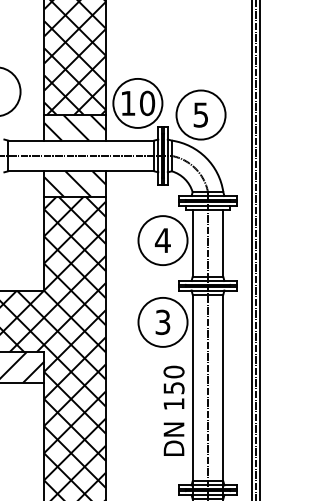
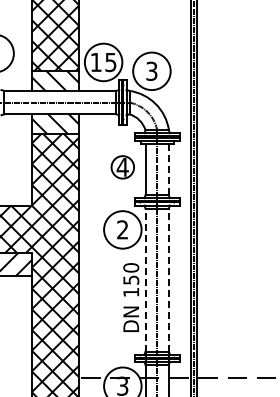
text: (146, 103) -> (110, 62), 10 -> 15
text: (200, 113) -> (151, 70), 5 -> 3
circle: (162, 240) -> (122, 167), size x0.6
line: (222, 243) -> (168, 169), solid -> dashed
text: (162, 321) -> (122, 229), 3 -> 2
line: (192, 387) -> (145, 279), solid -> dashed
line: (222, 387) -> (168, 279), solid -> dashed

